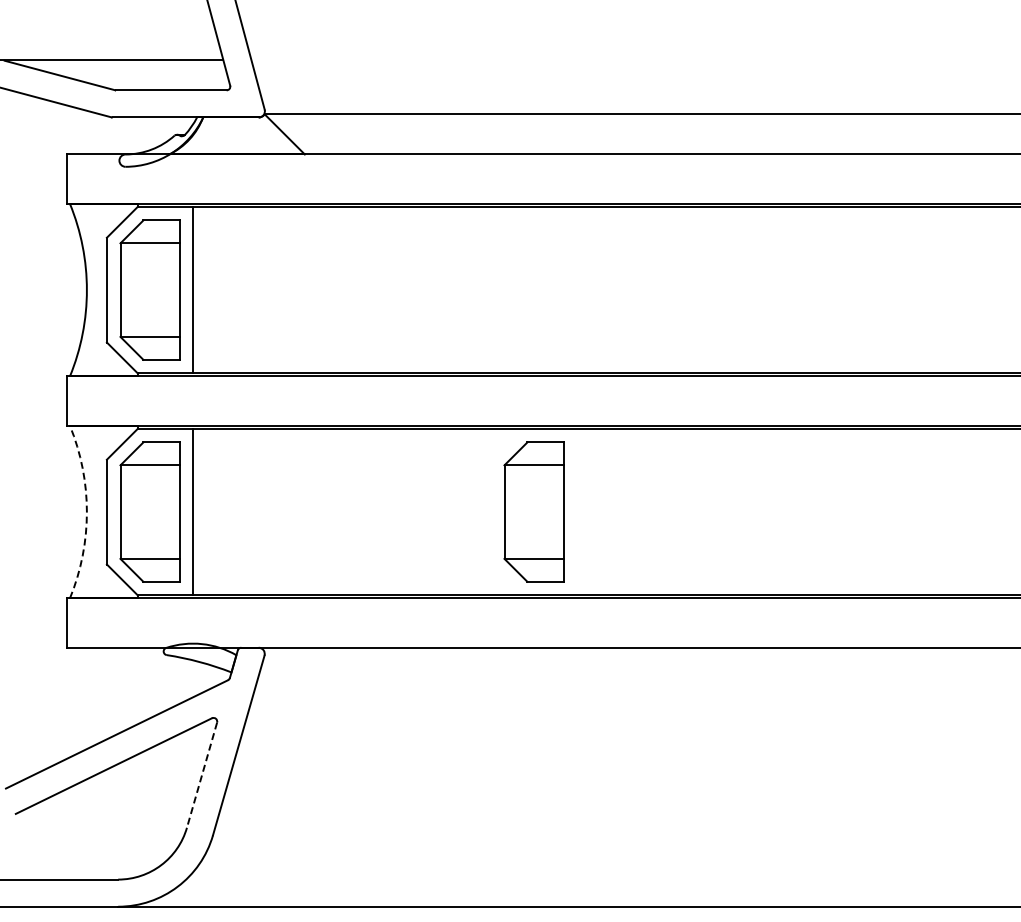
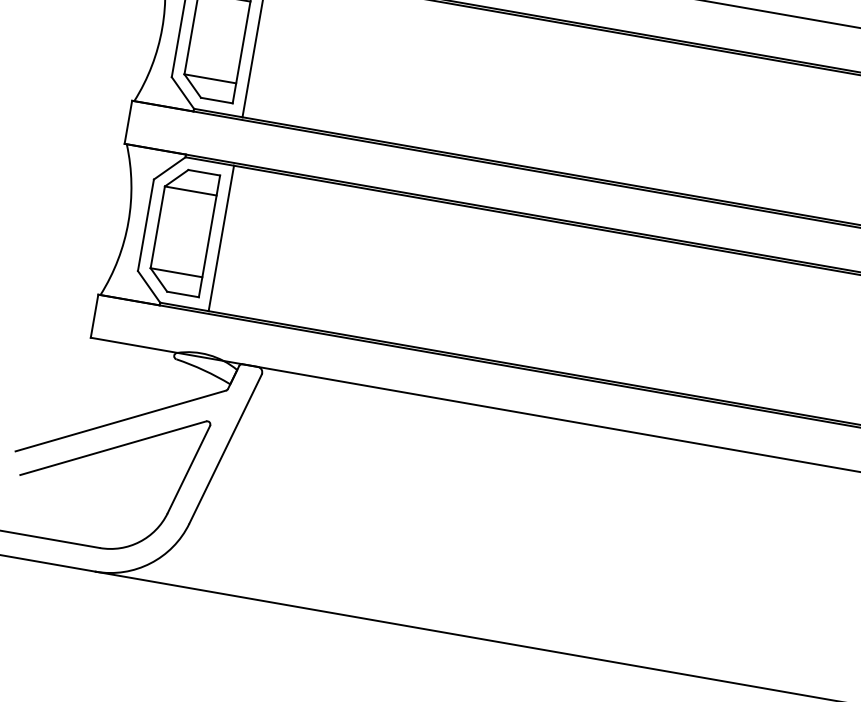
part: (533, 511) -> (518, 289), removed
arc: (86, 512) -> (128, 222), dashed -> solid
line: (202, 775) -> (189, 469), dashed -> solid

